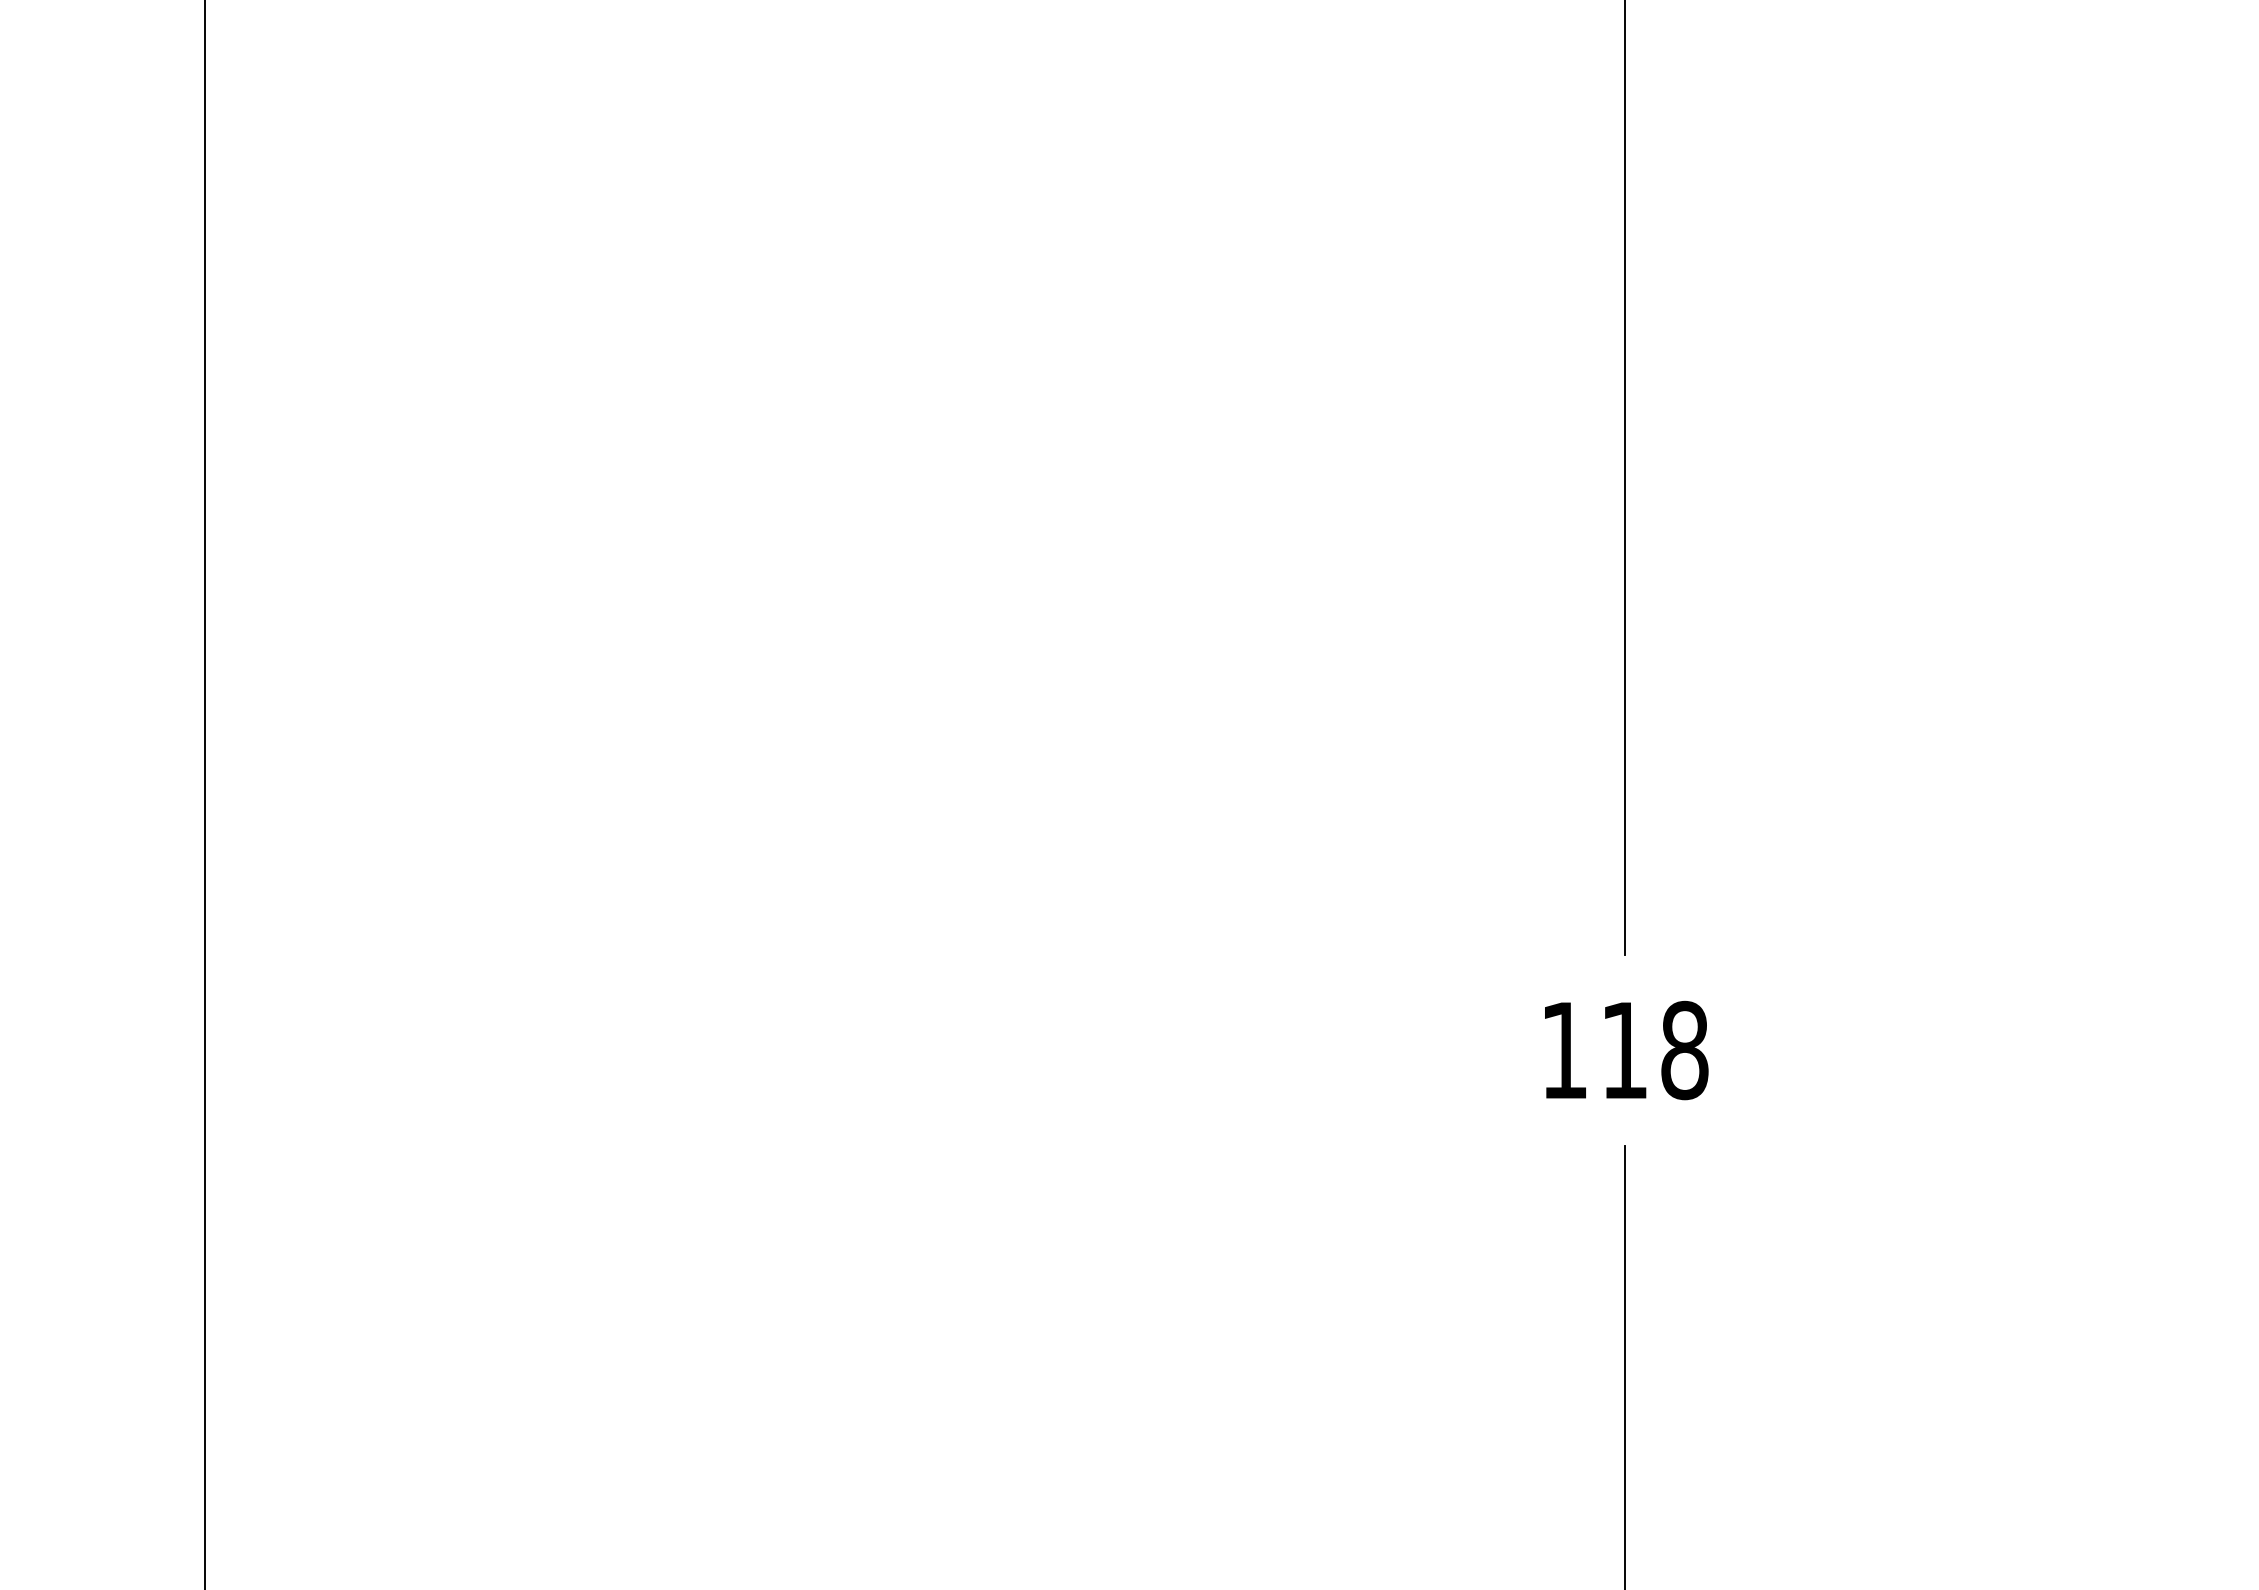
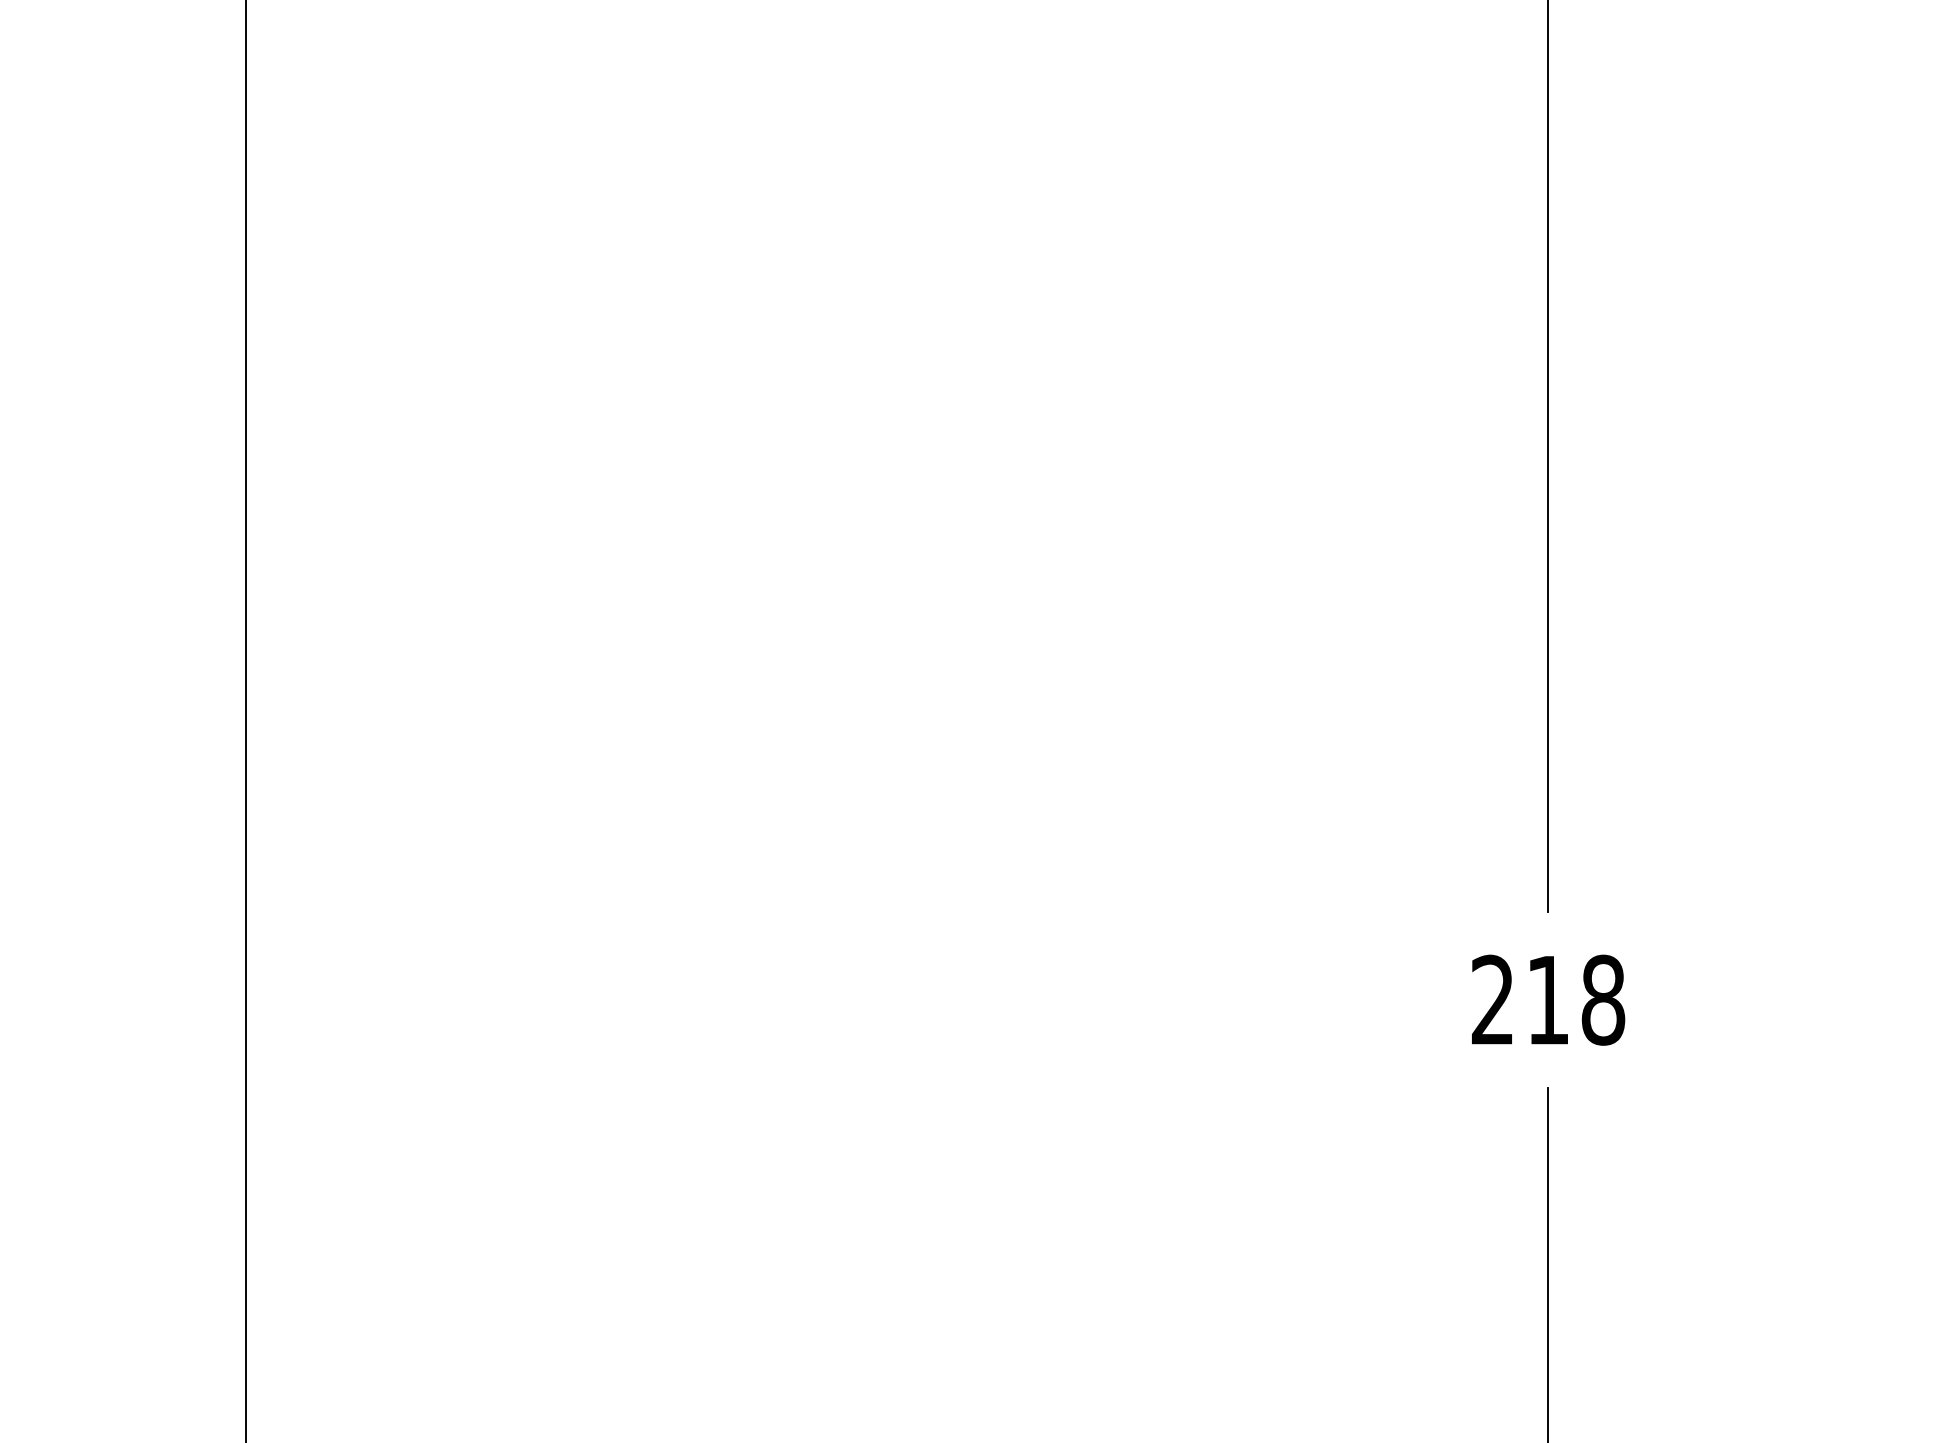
text: (1563, 1049) -> (1492, 999), 118 -> 218

